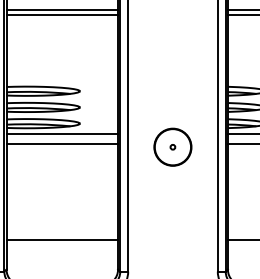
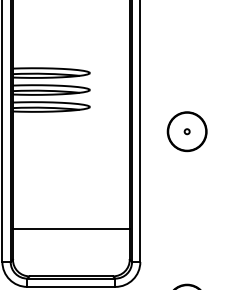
line: (62, 133) -> (71, 117), removed
line: (62, 144) -> (71, 128), removed

